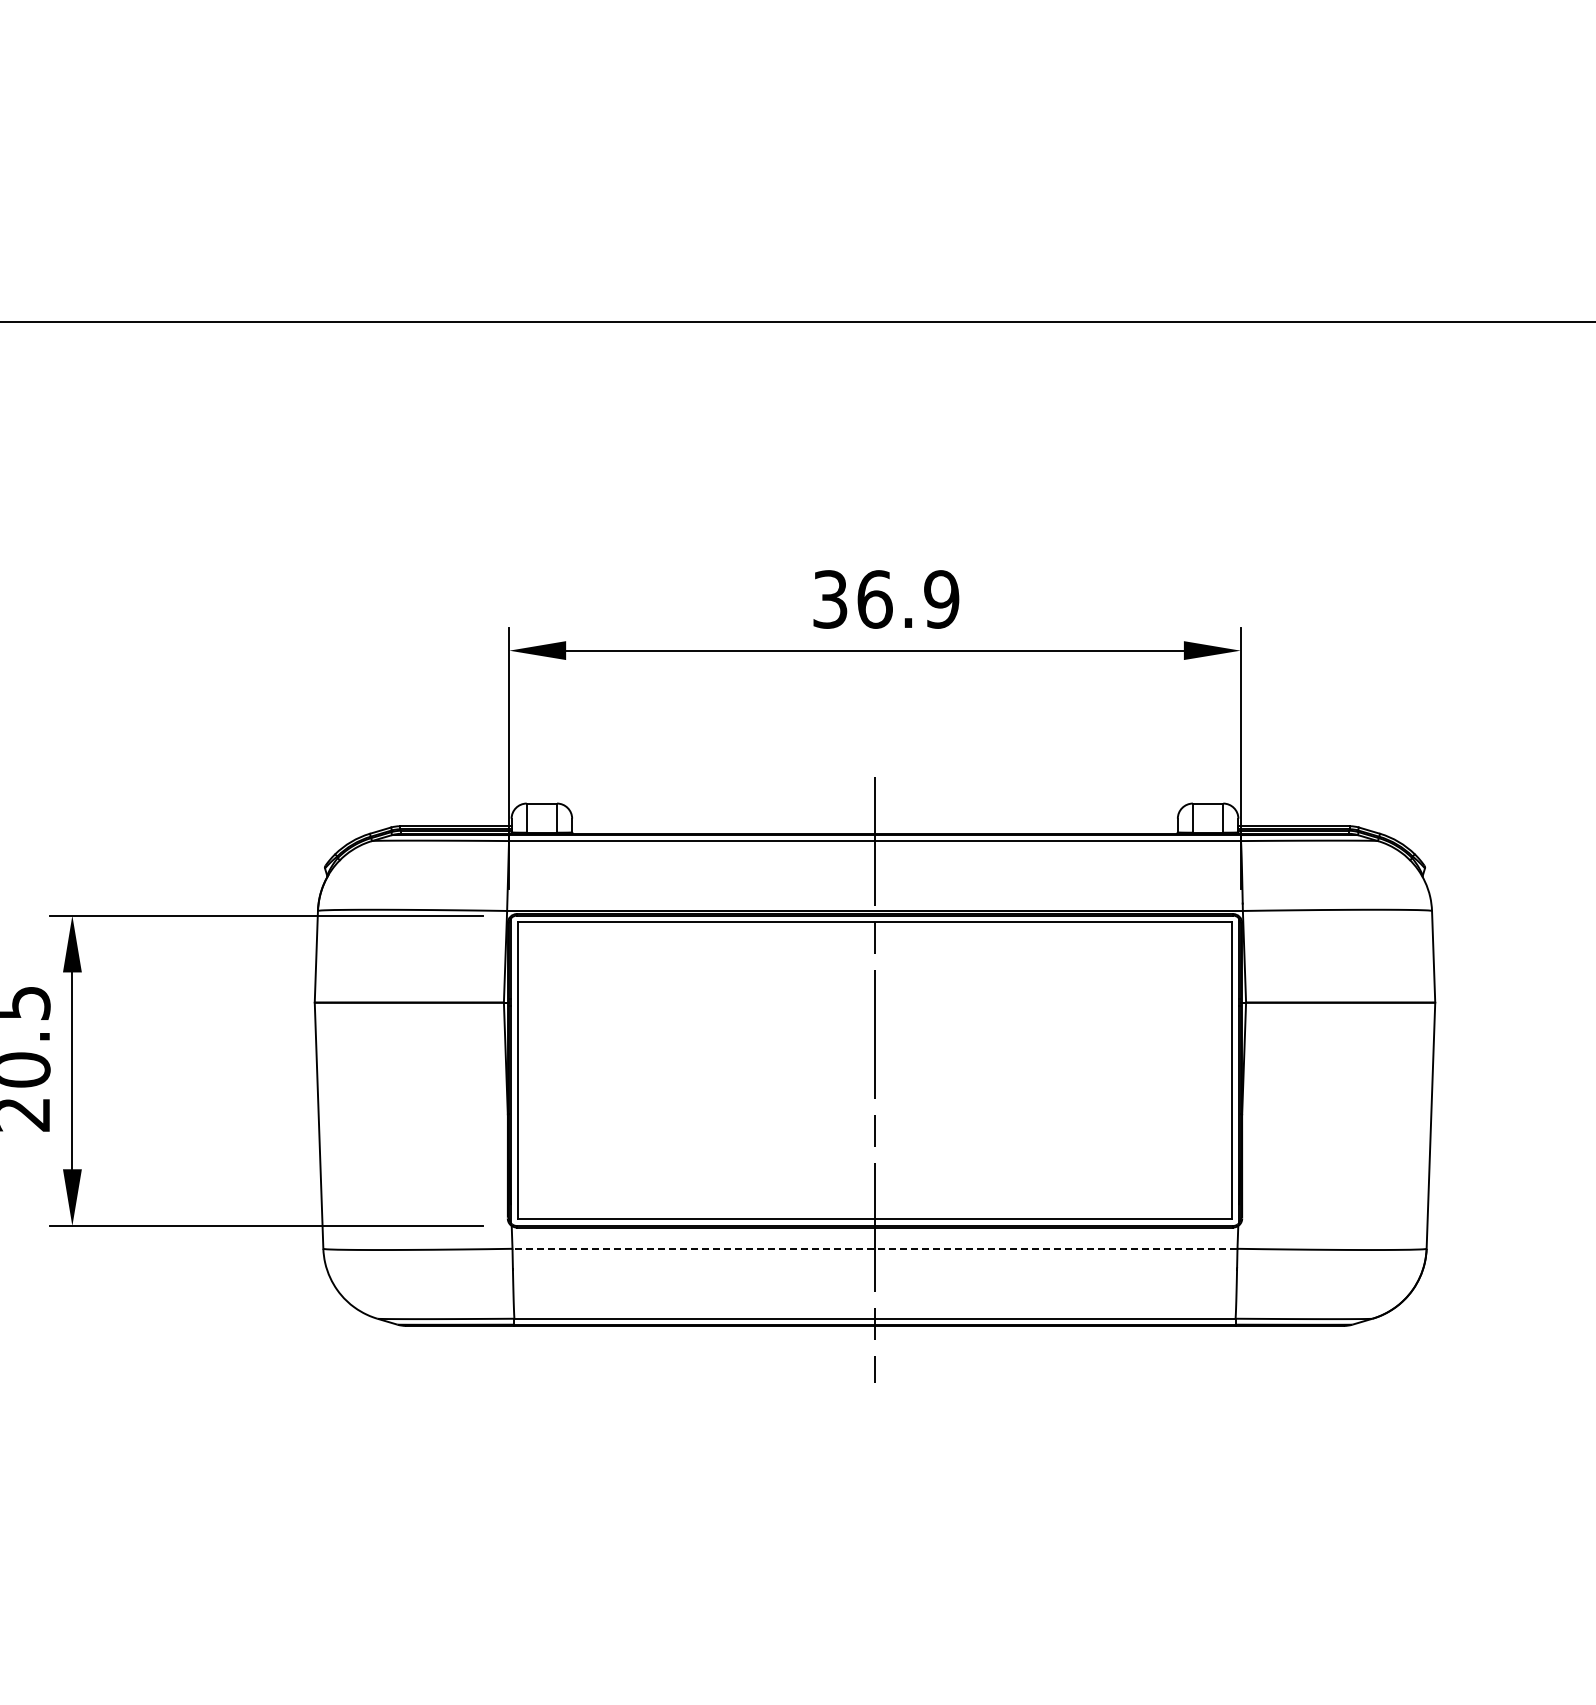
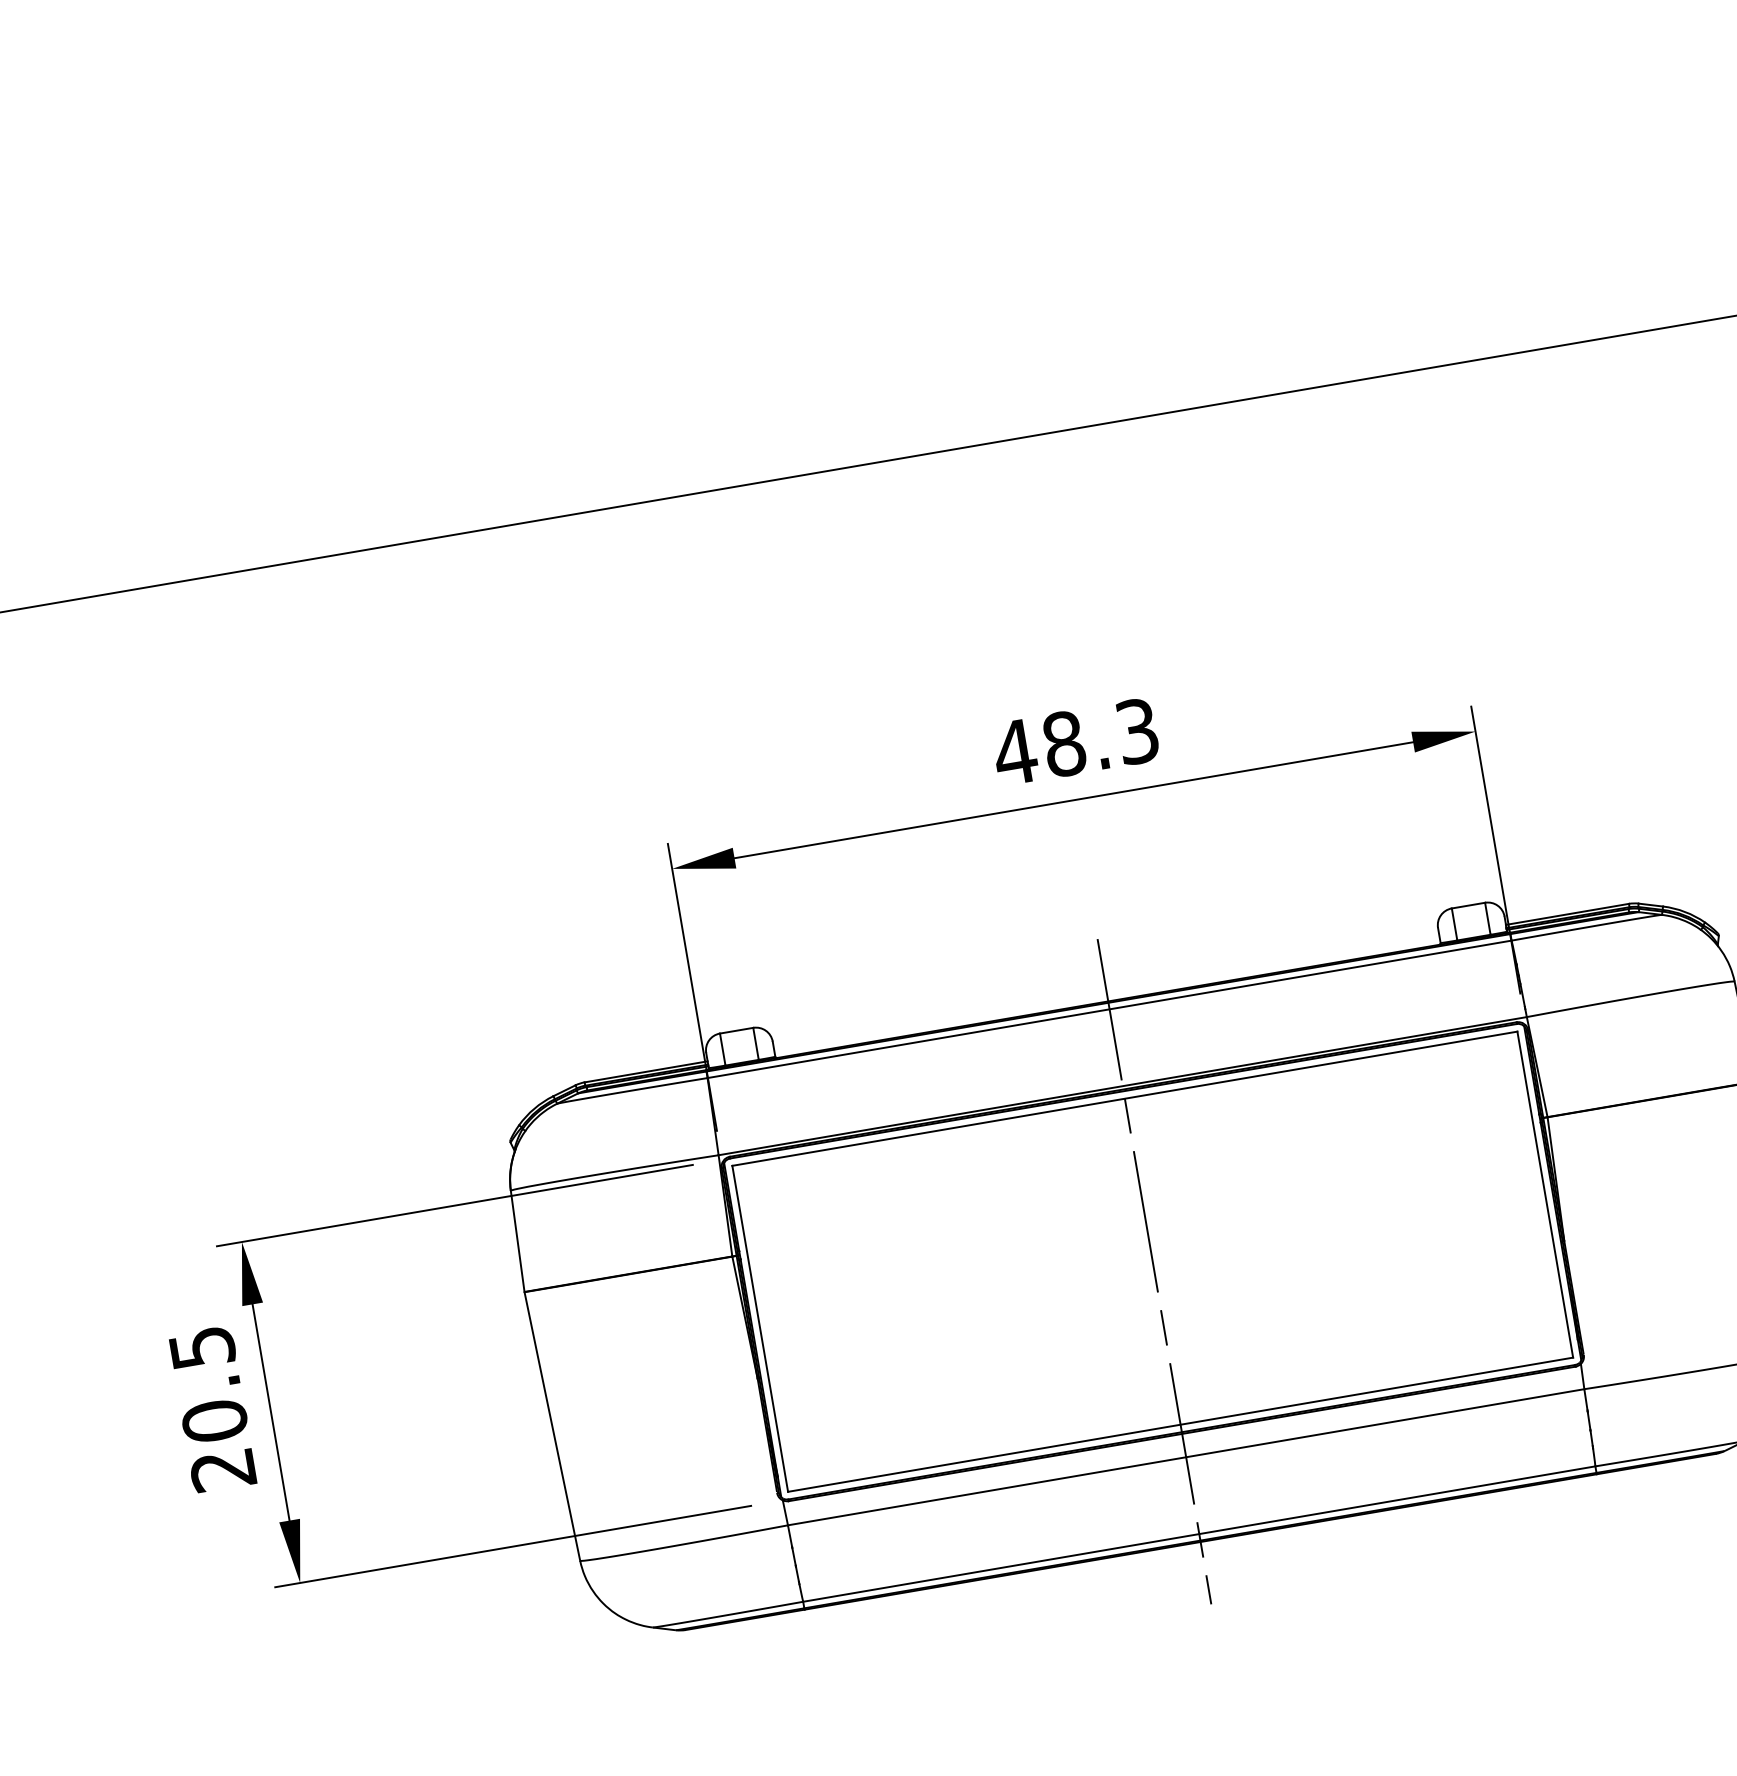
text: (885, 599) -> (1075, 742), 36.9 -> 48.3
line: (874, 1248) -> (1185, 1457), dashed -> solid

